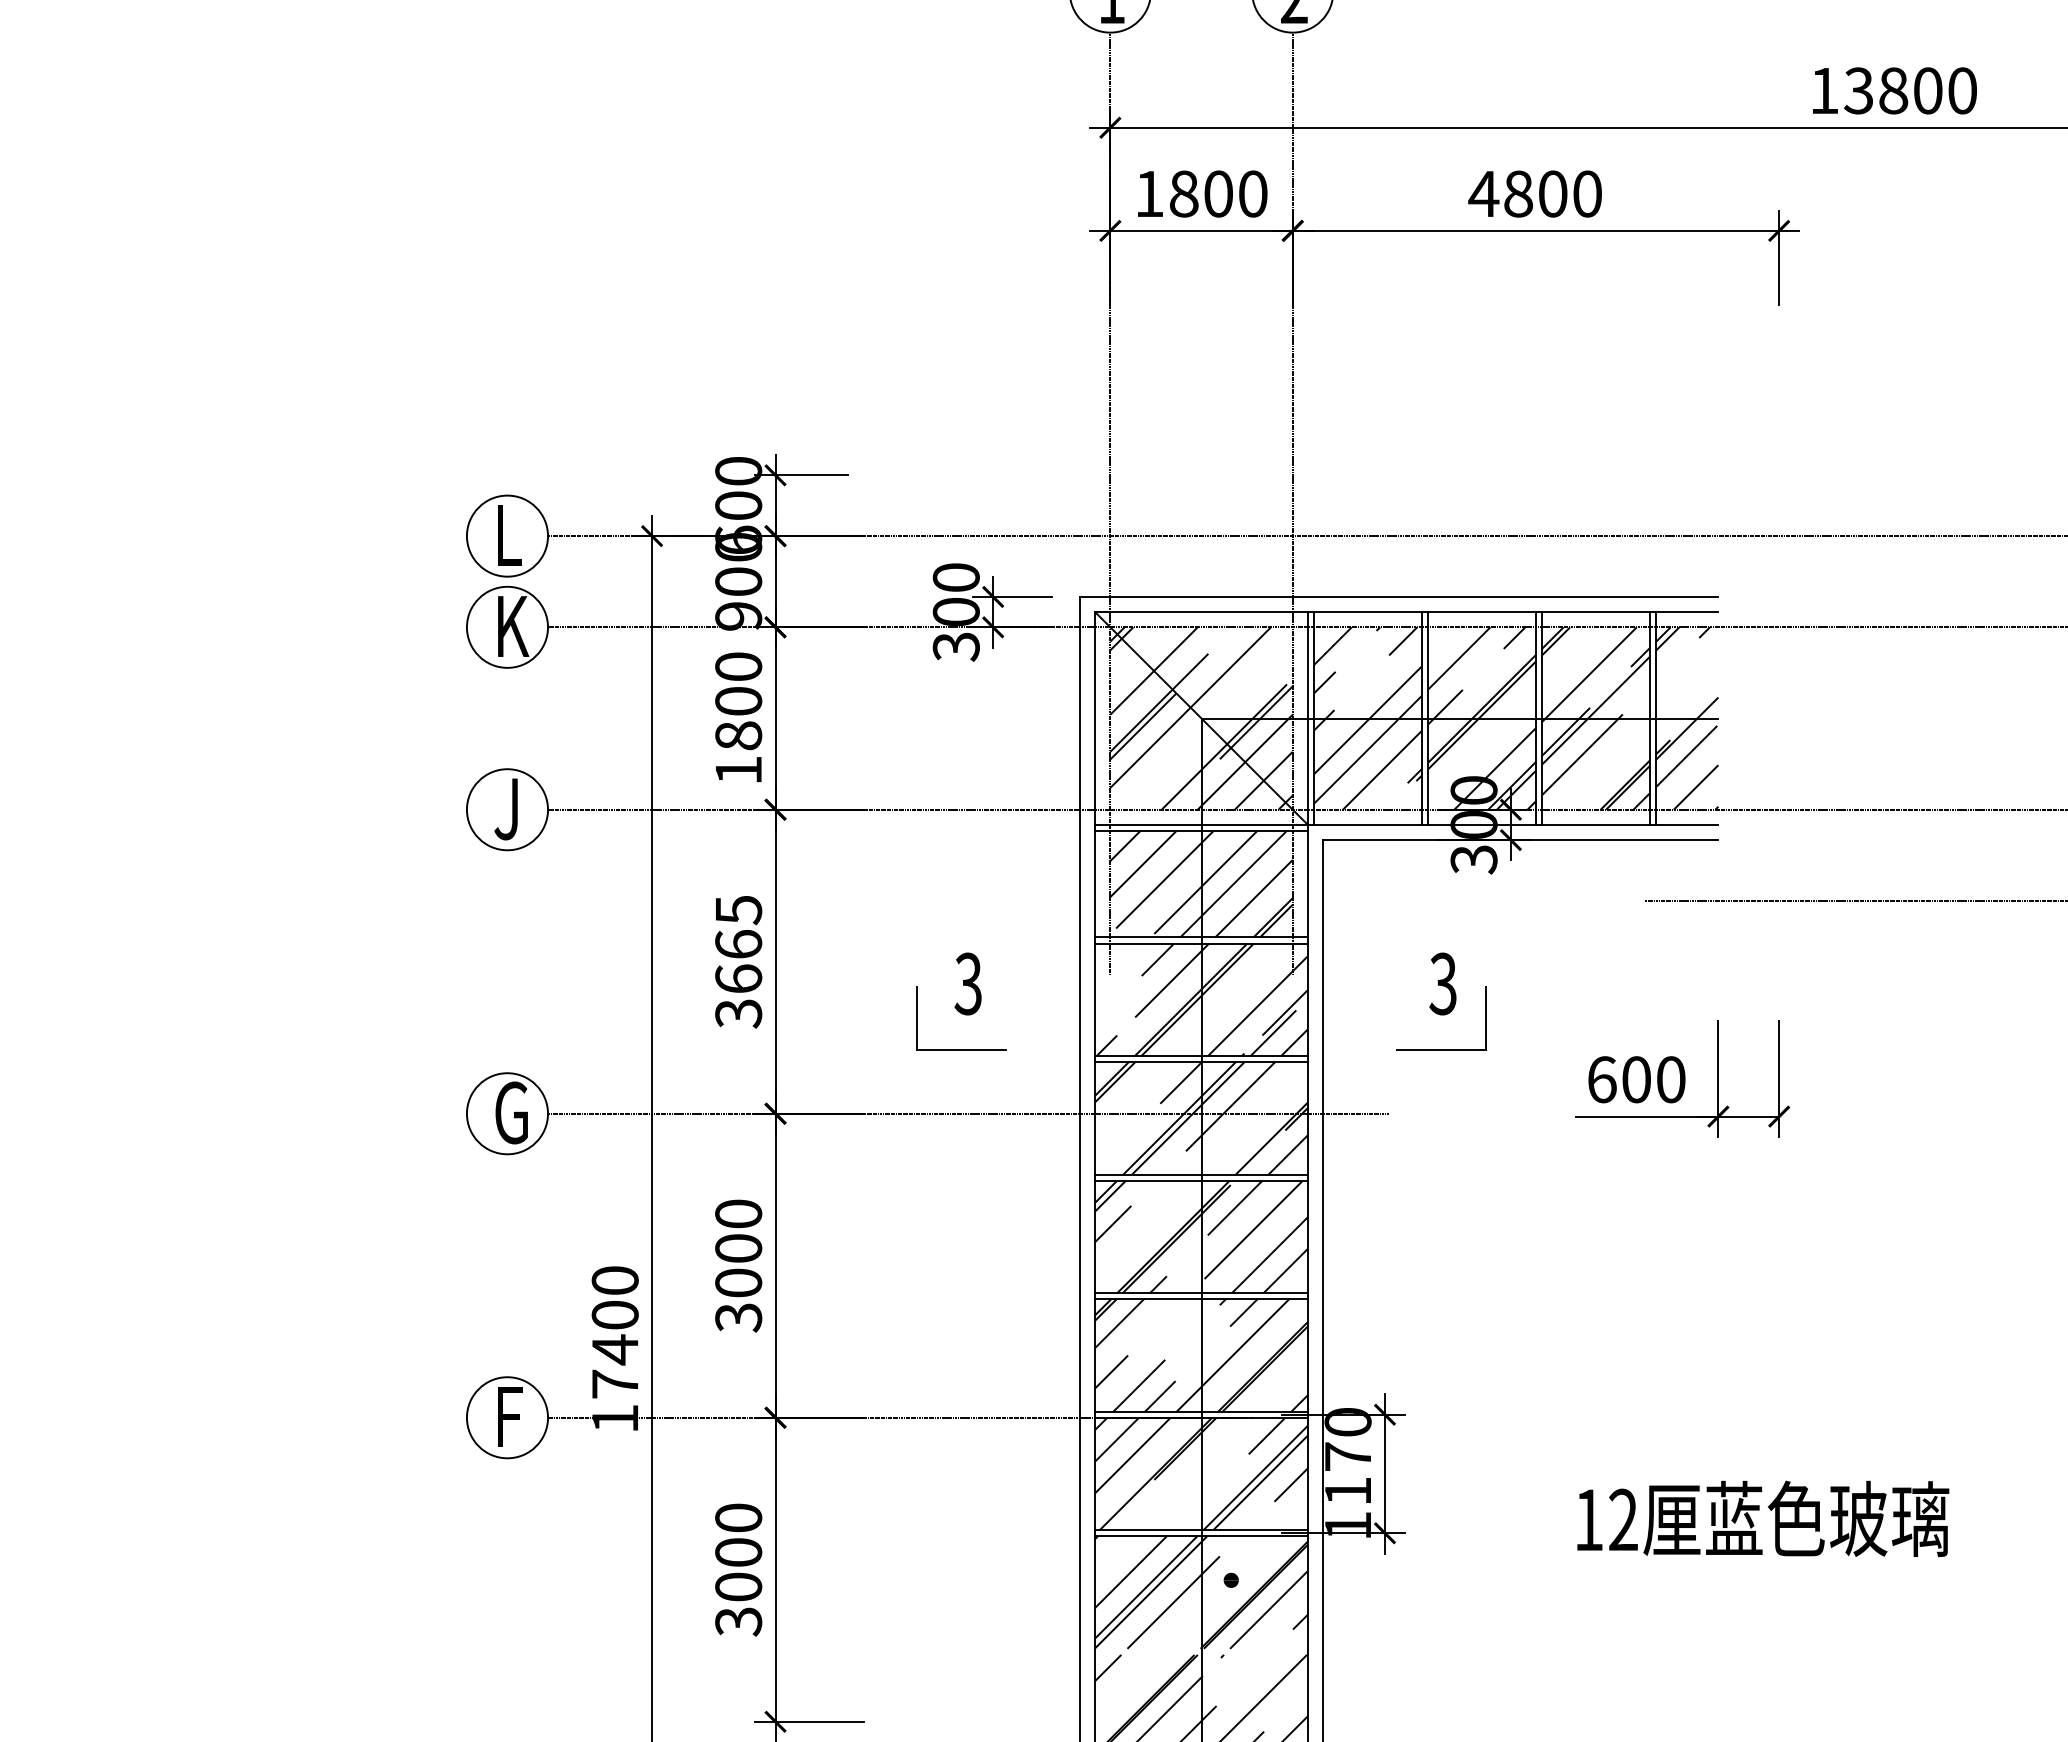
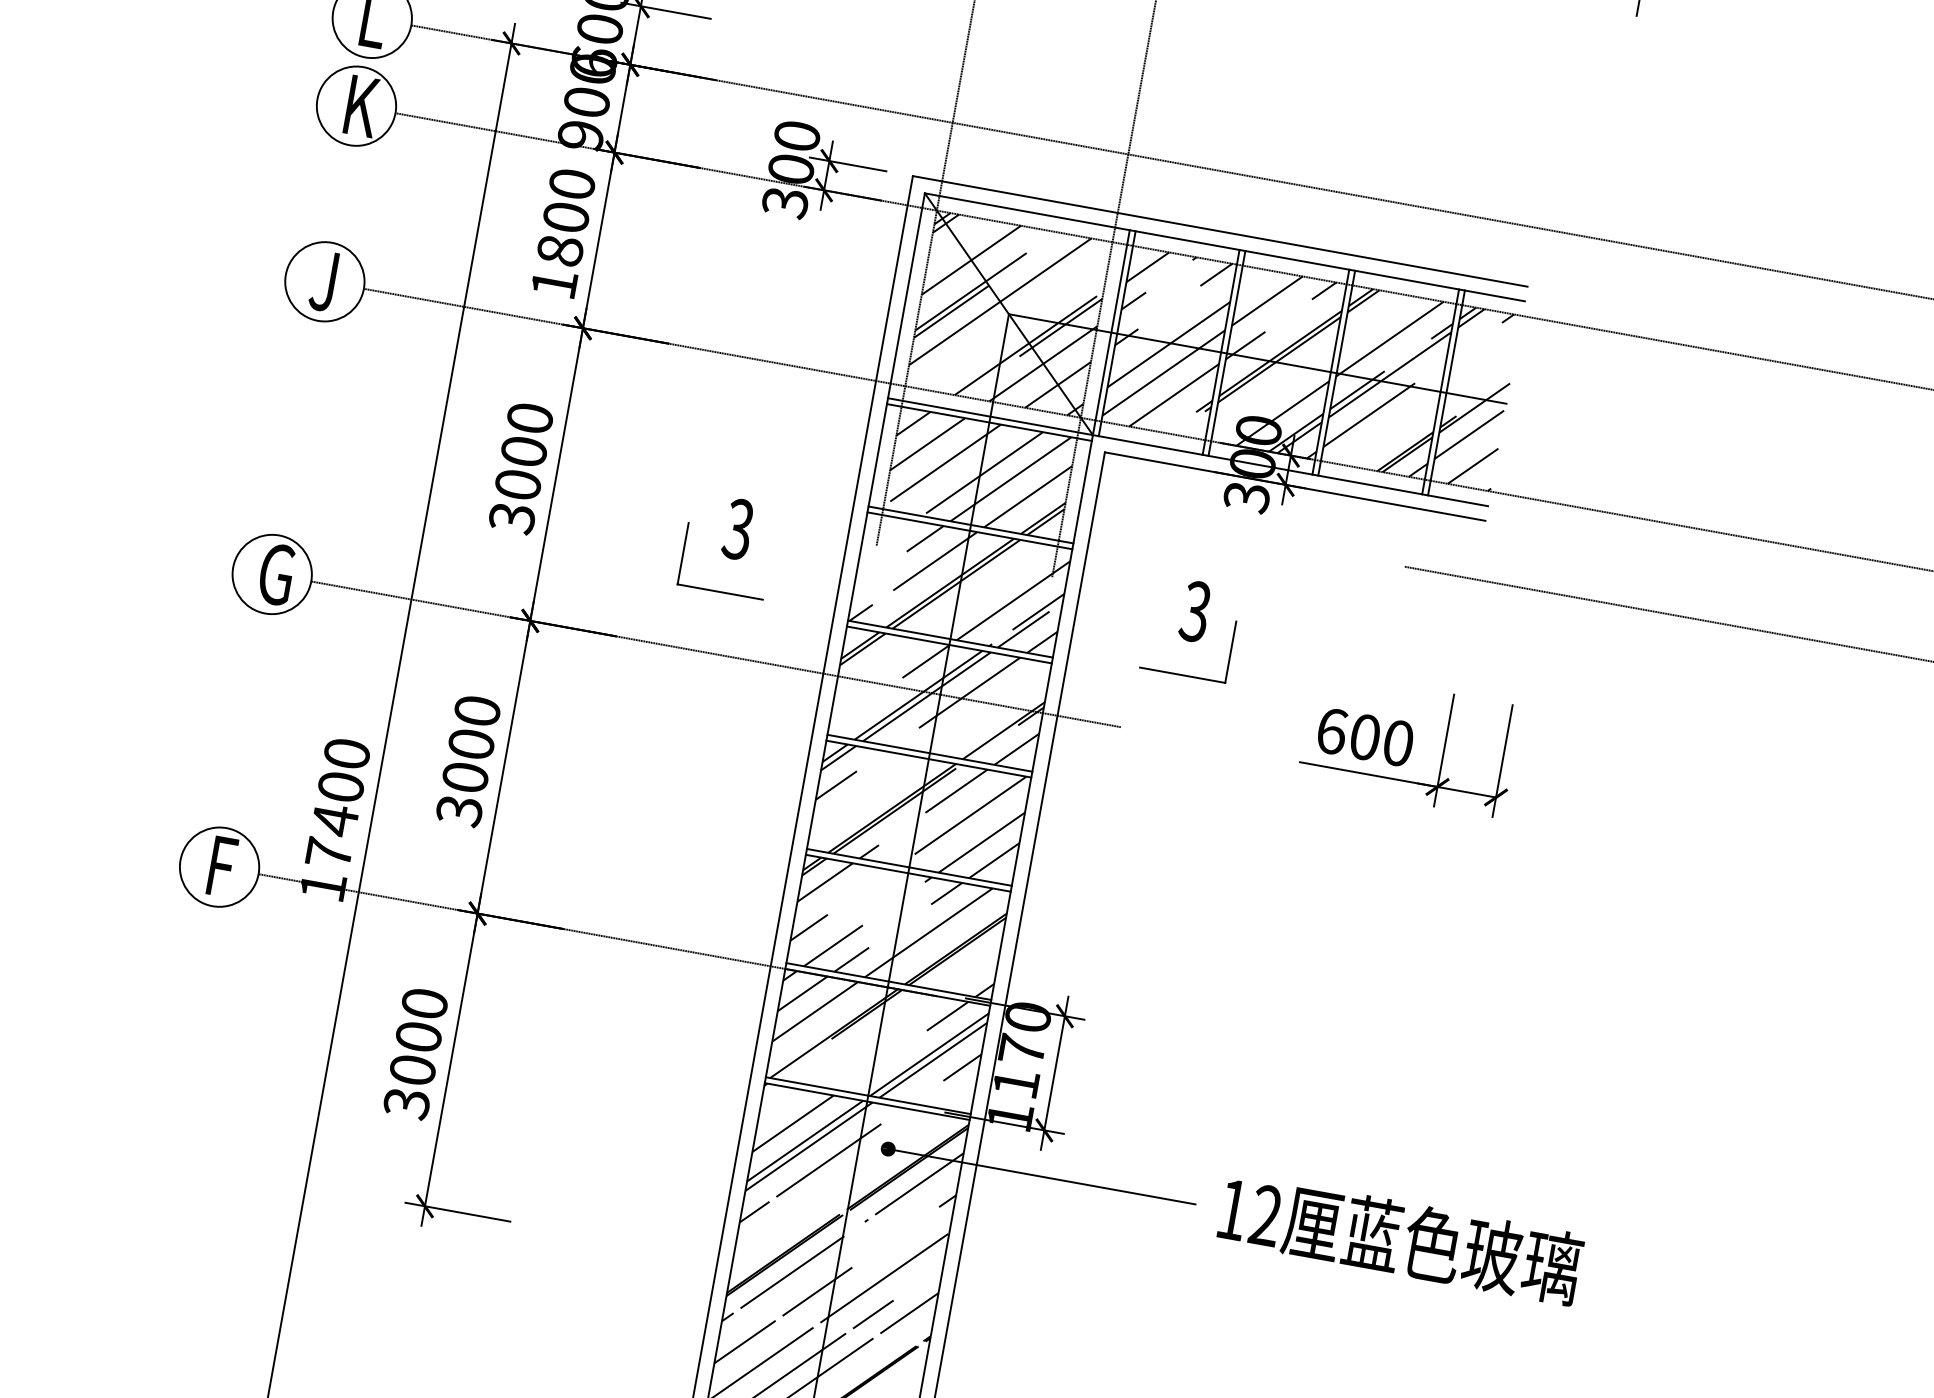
text: (738, 944) -> (523, 451), 3665 -> 3000
text: (1763, 1518) -> (1401, 1238), moved
line: (1390, 1580) -> (1041, 1176), added

